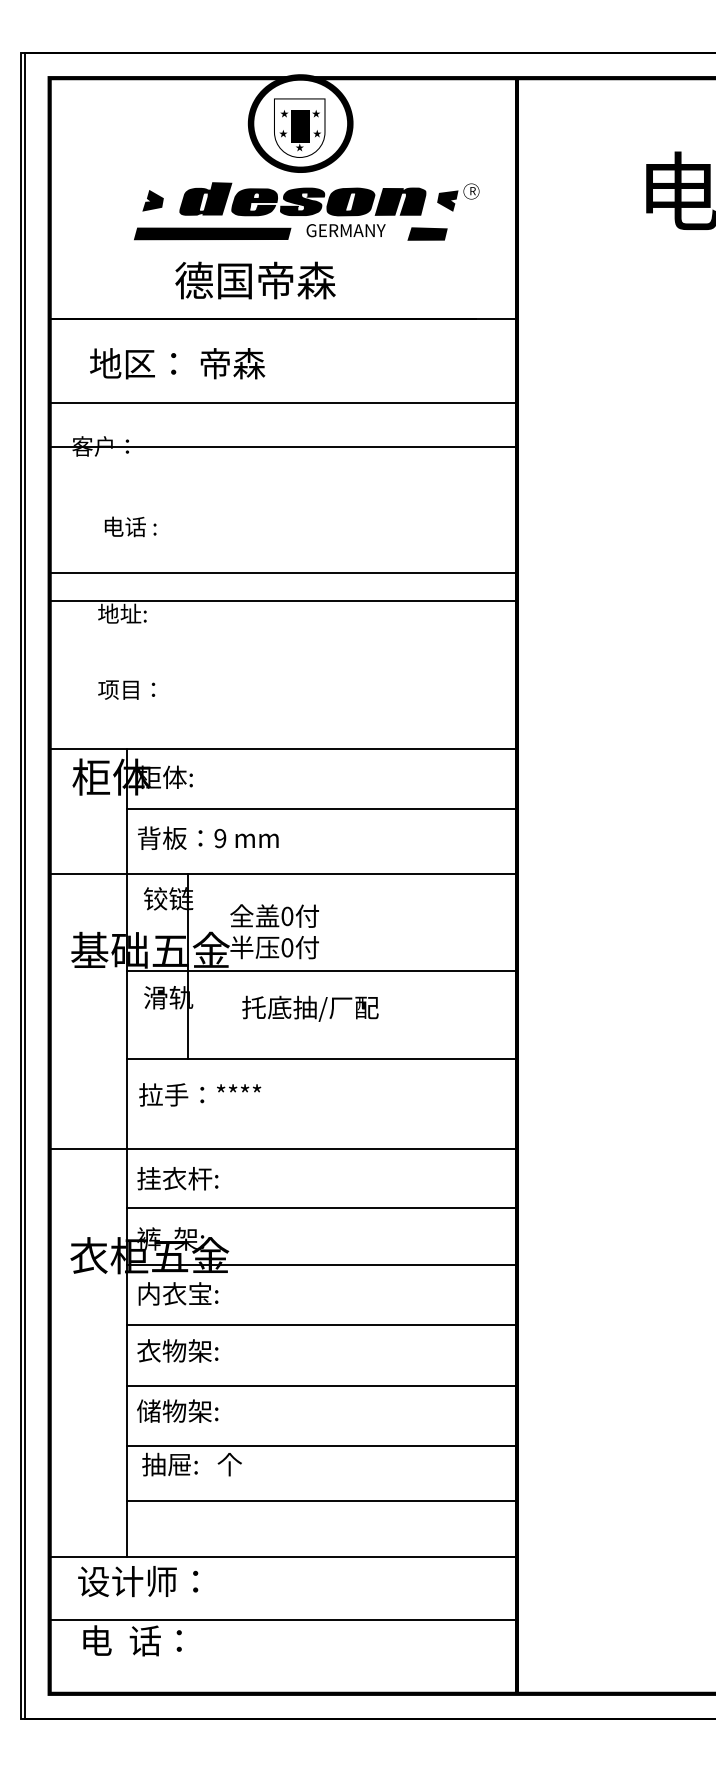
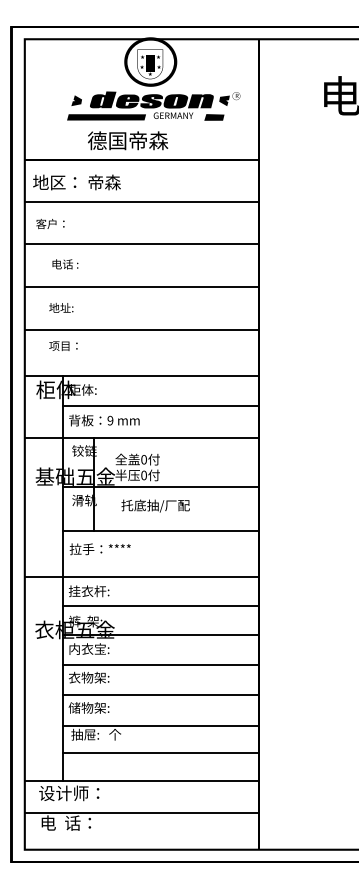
text: (176, 363) -> (76, 182), moved
line: (284, 447) -> (142, 244), moved
line: (282, 600) -> (141, 330), moved

